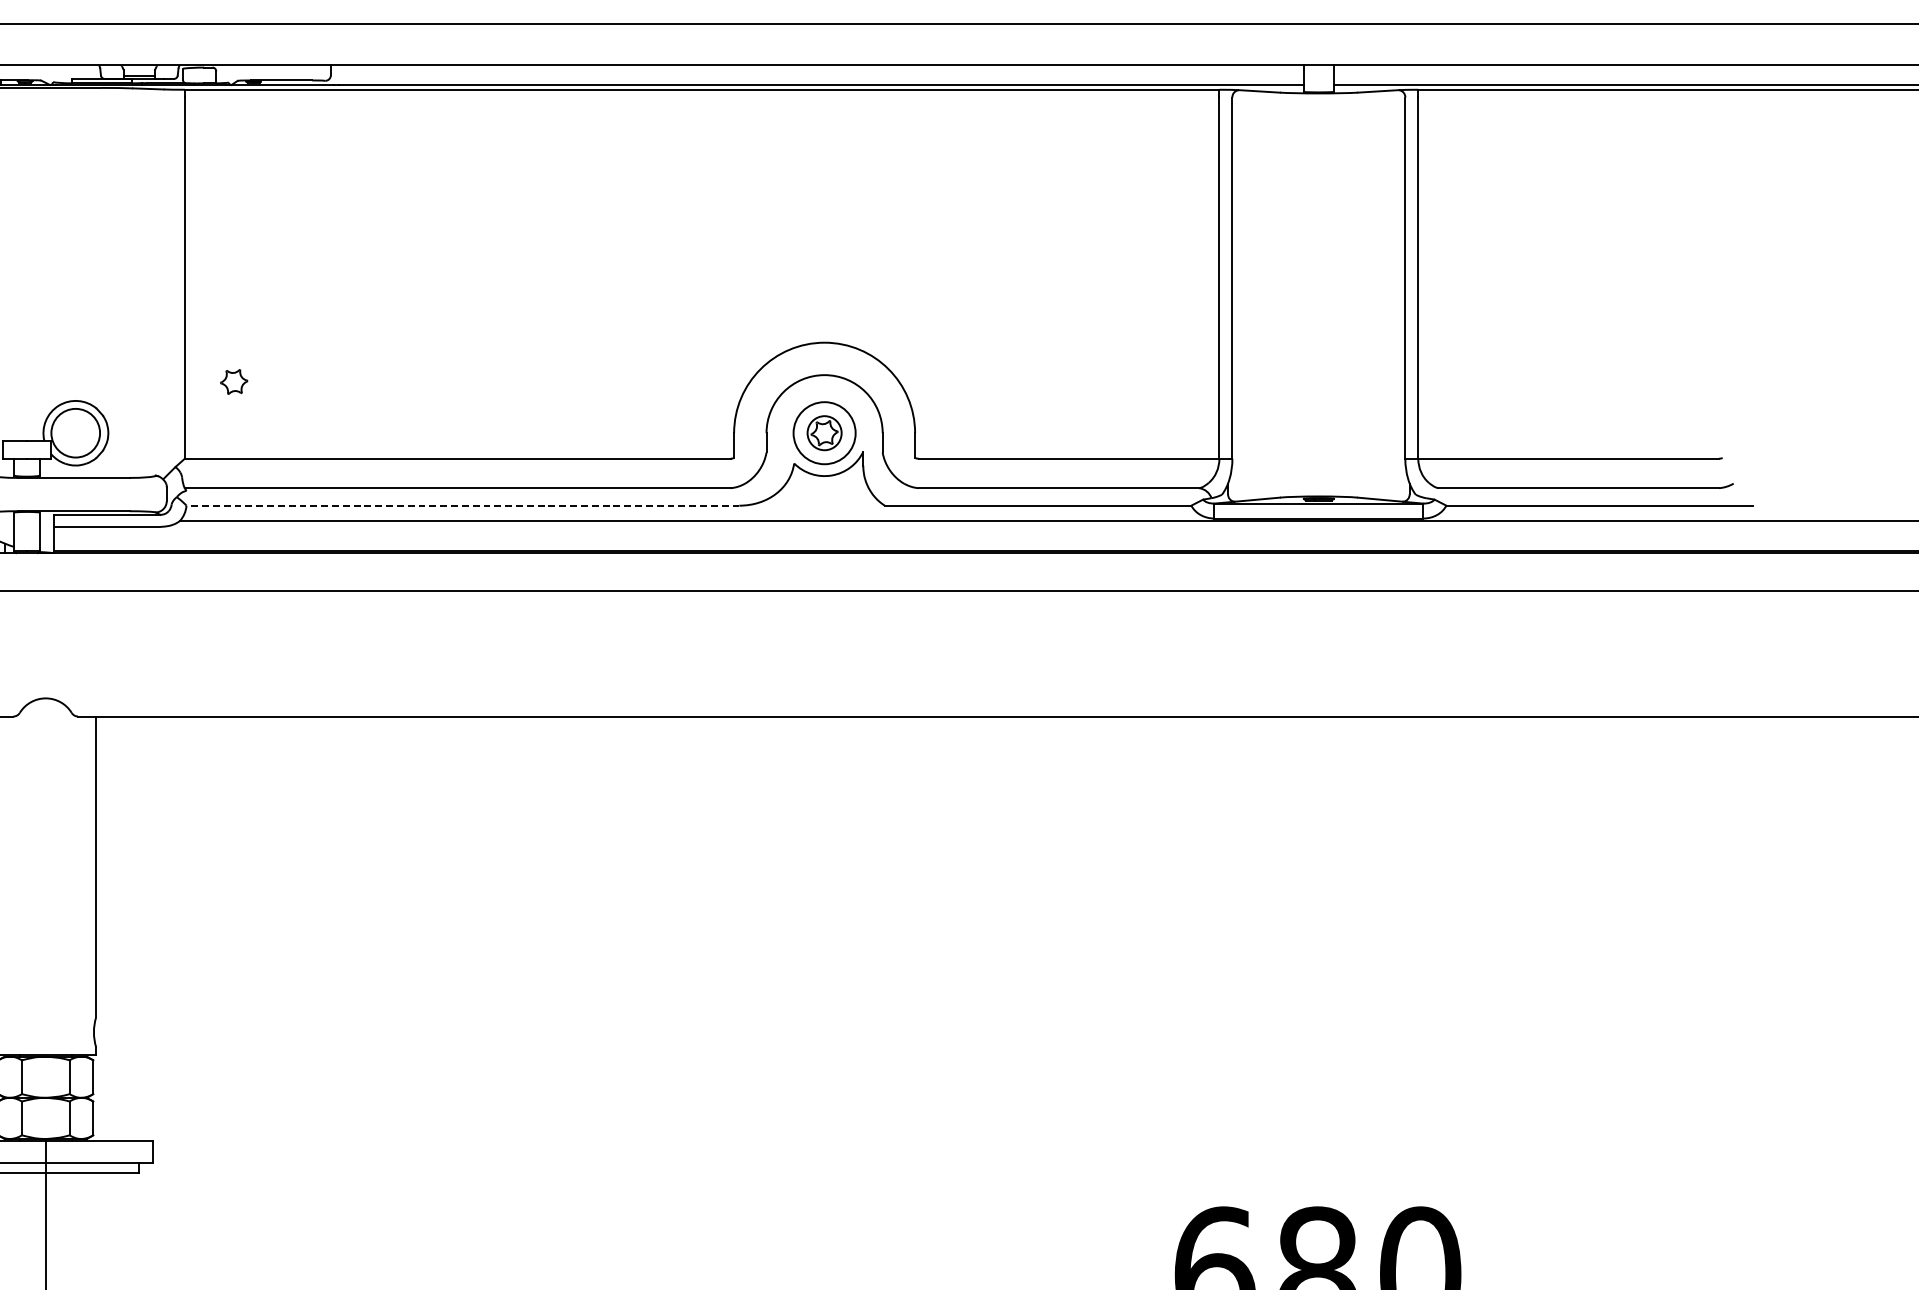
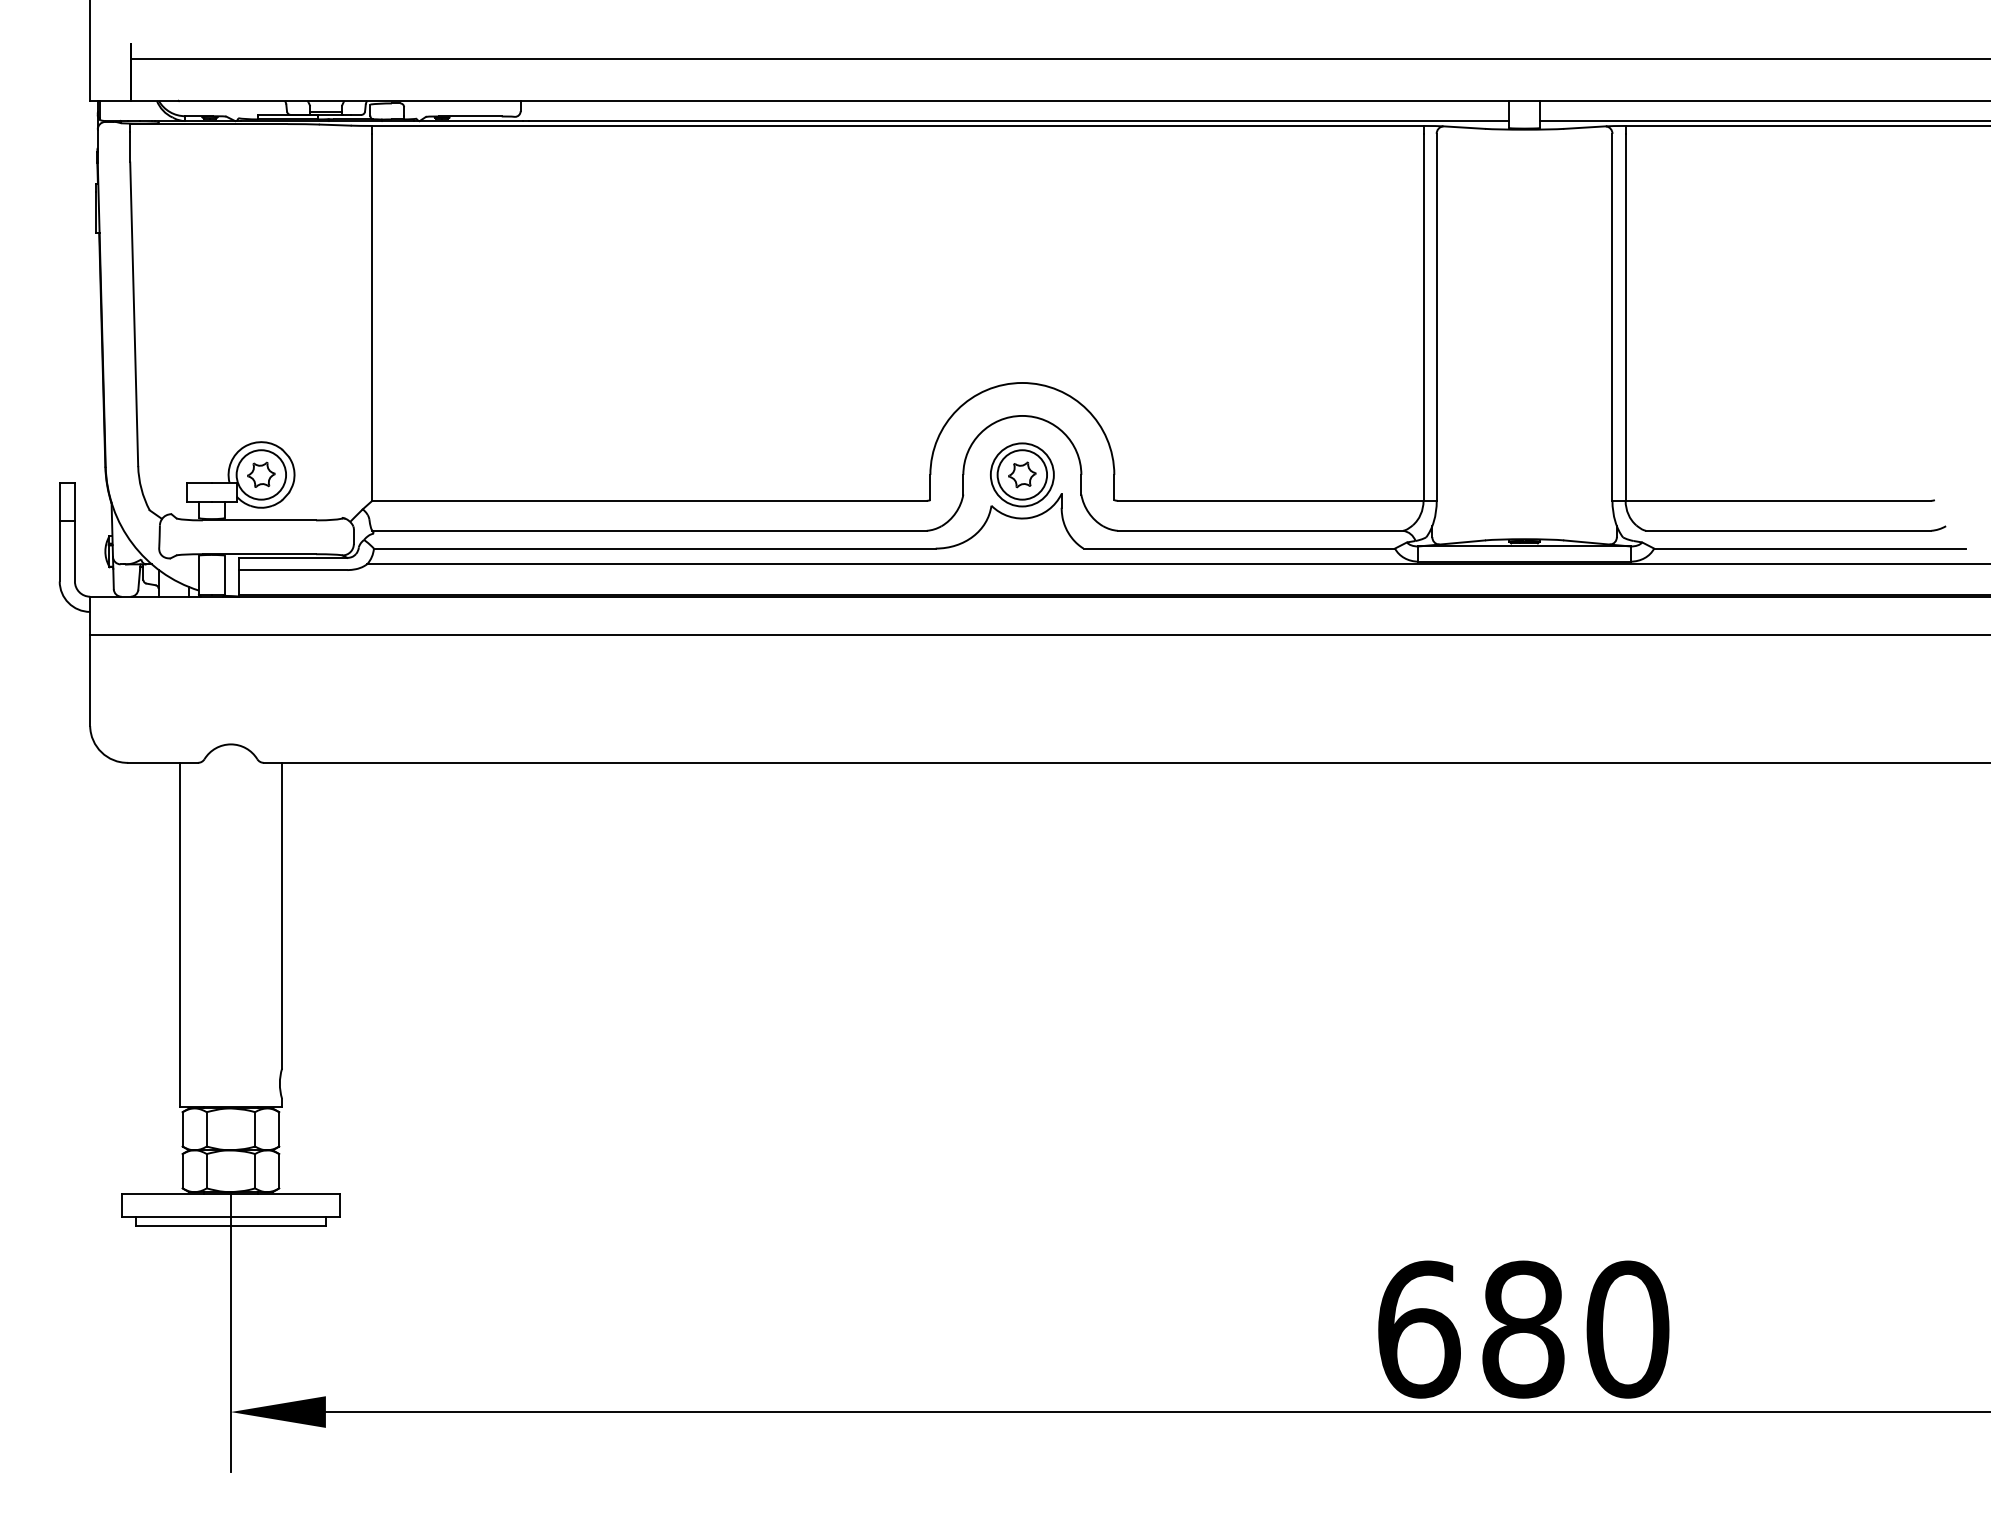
part: (234, 381) -> (261, 474), moved
circle: (824, 432) -> (1022, 474), size x1.43
line: (462, 505) -> (654, 548), dashed -> solid

